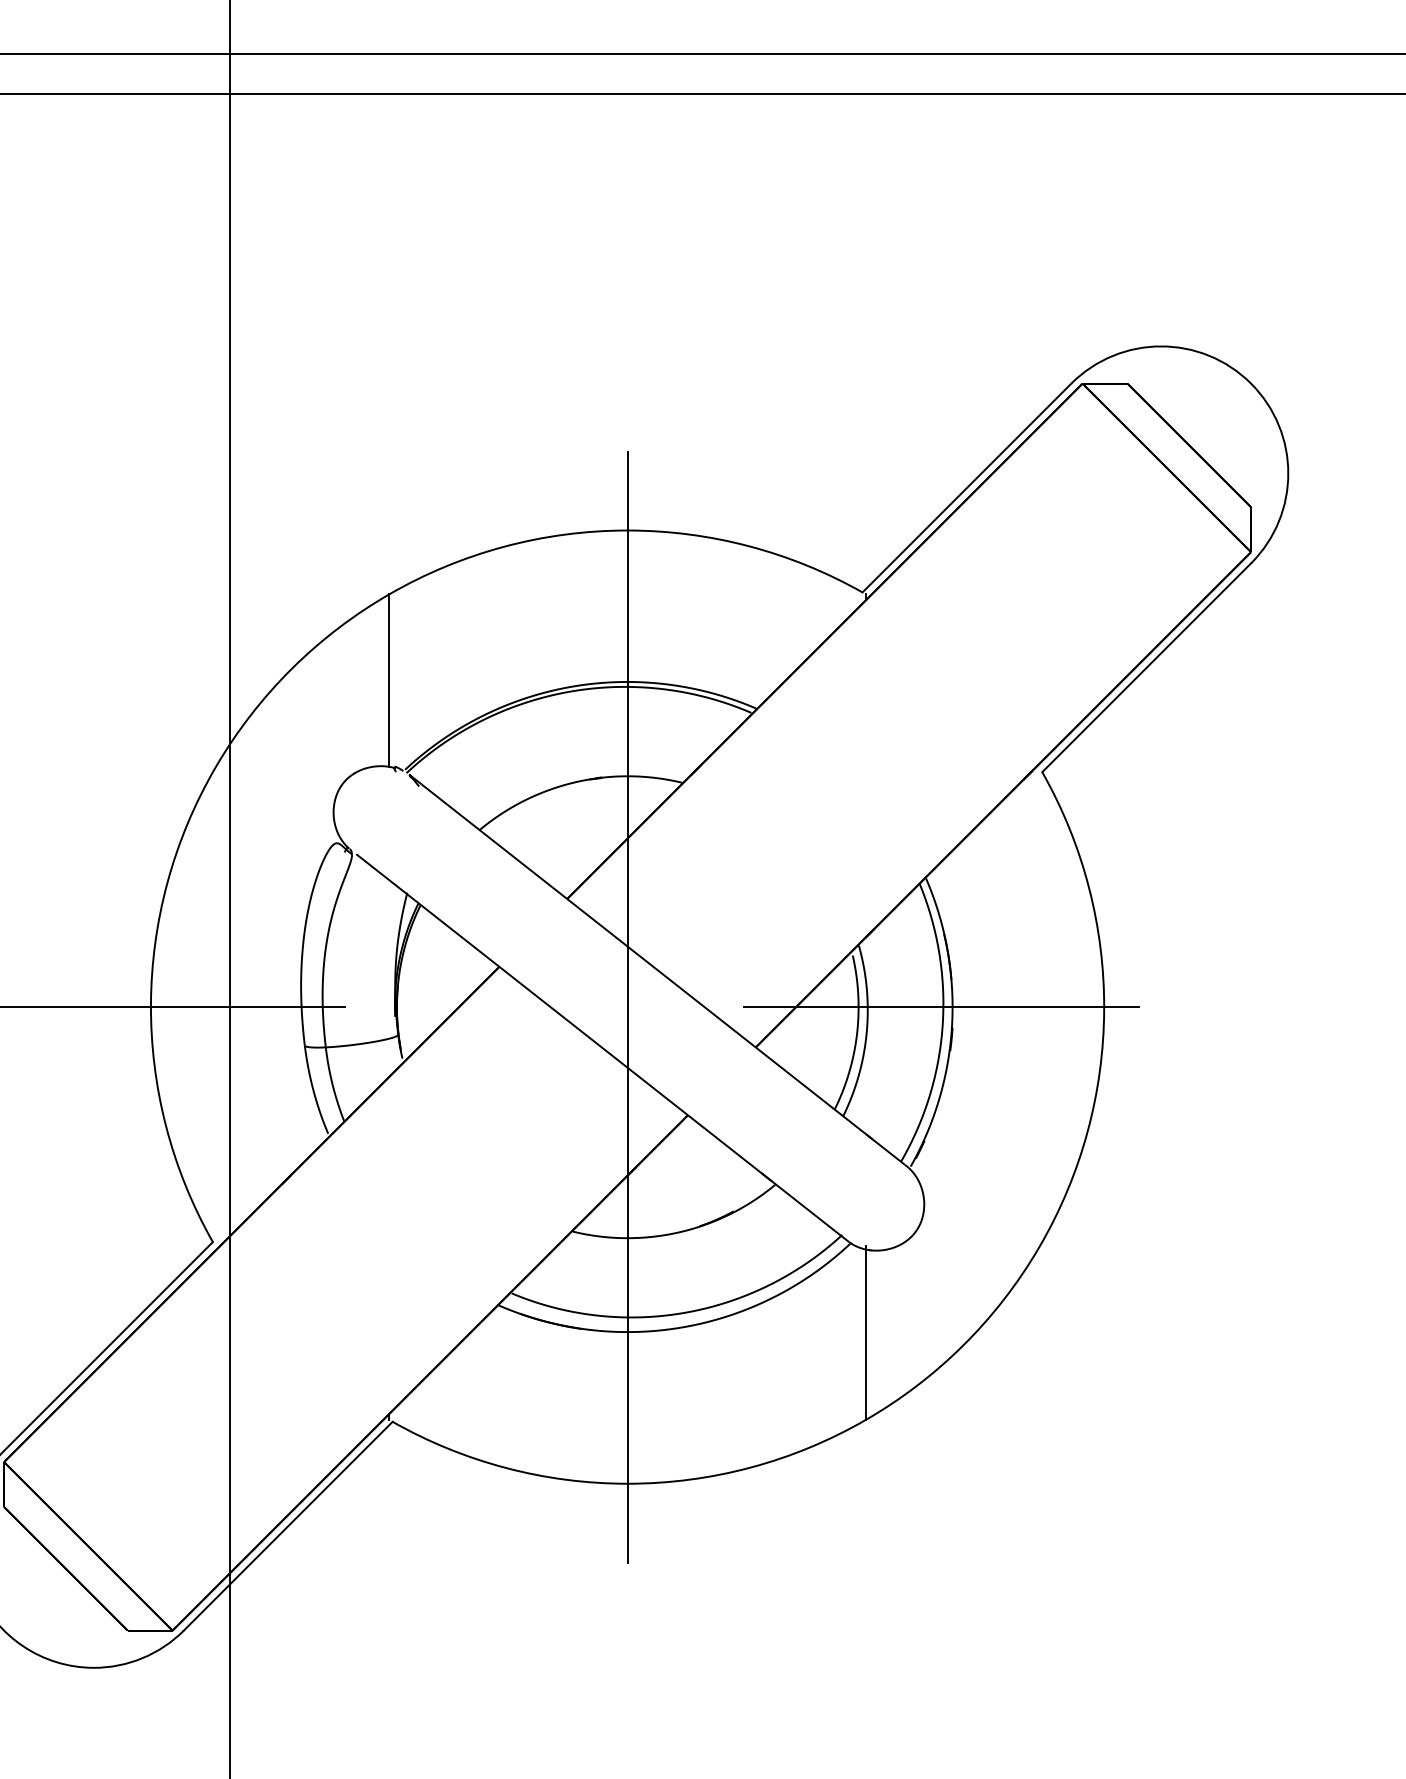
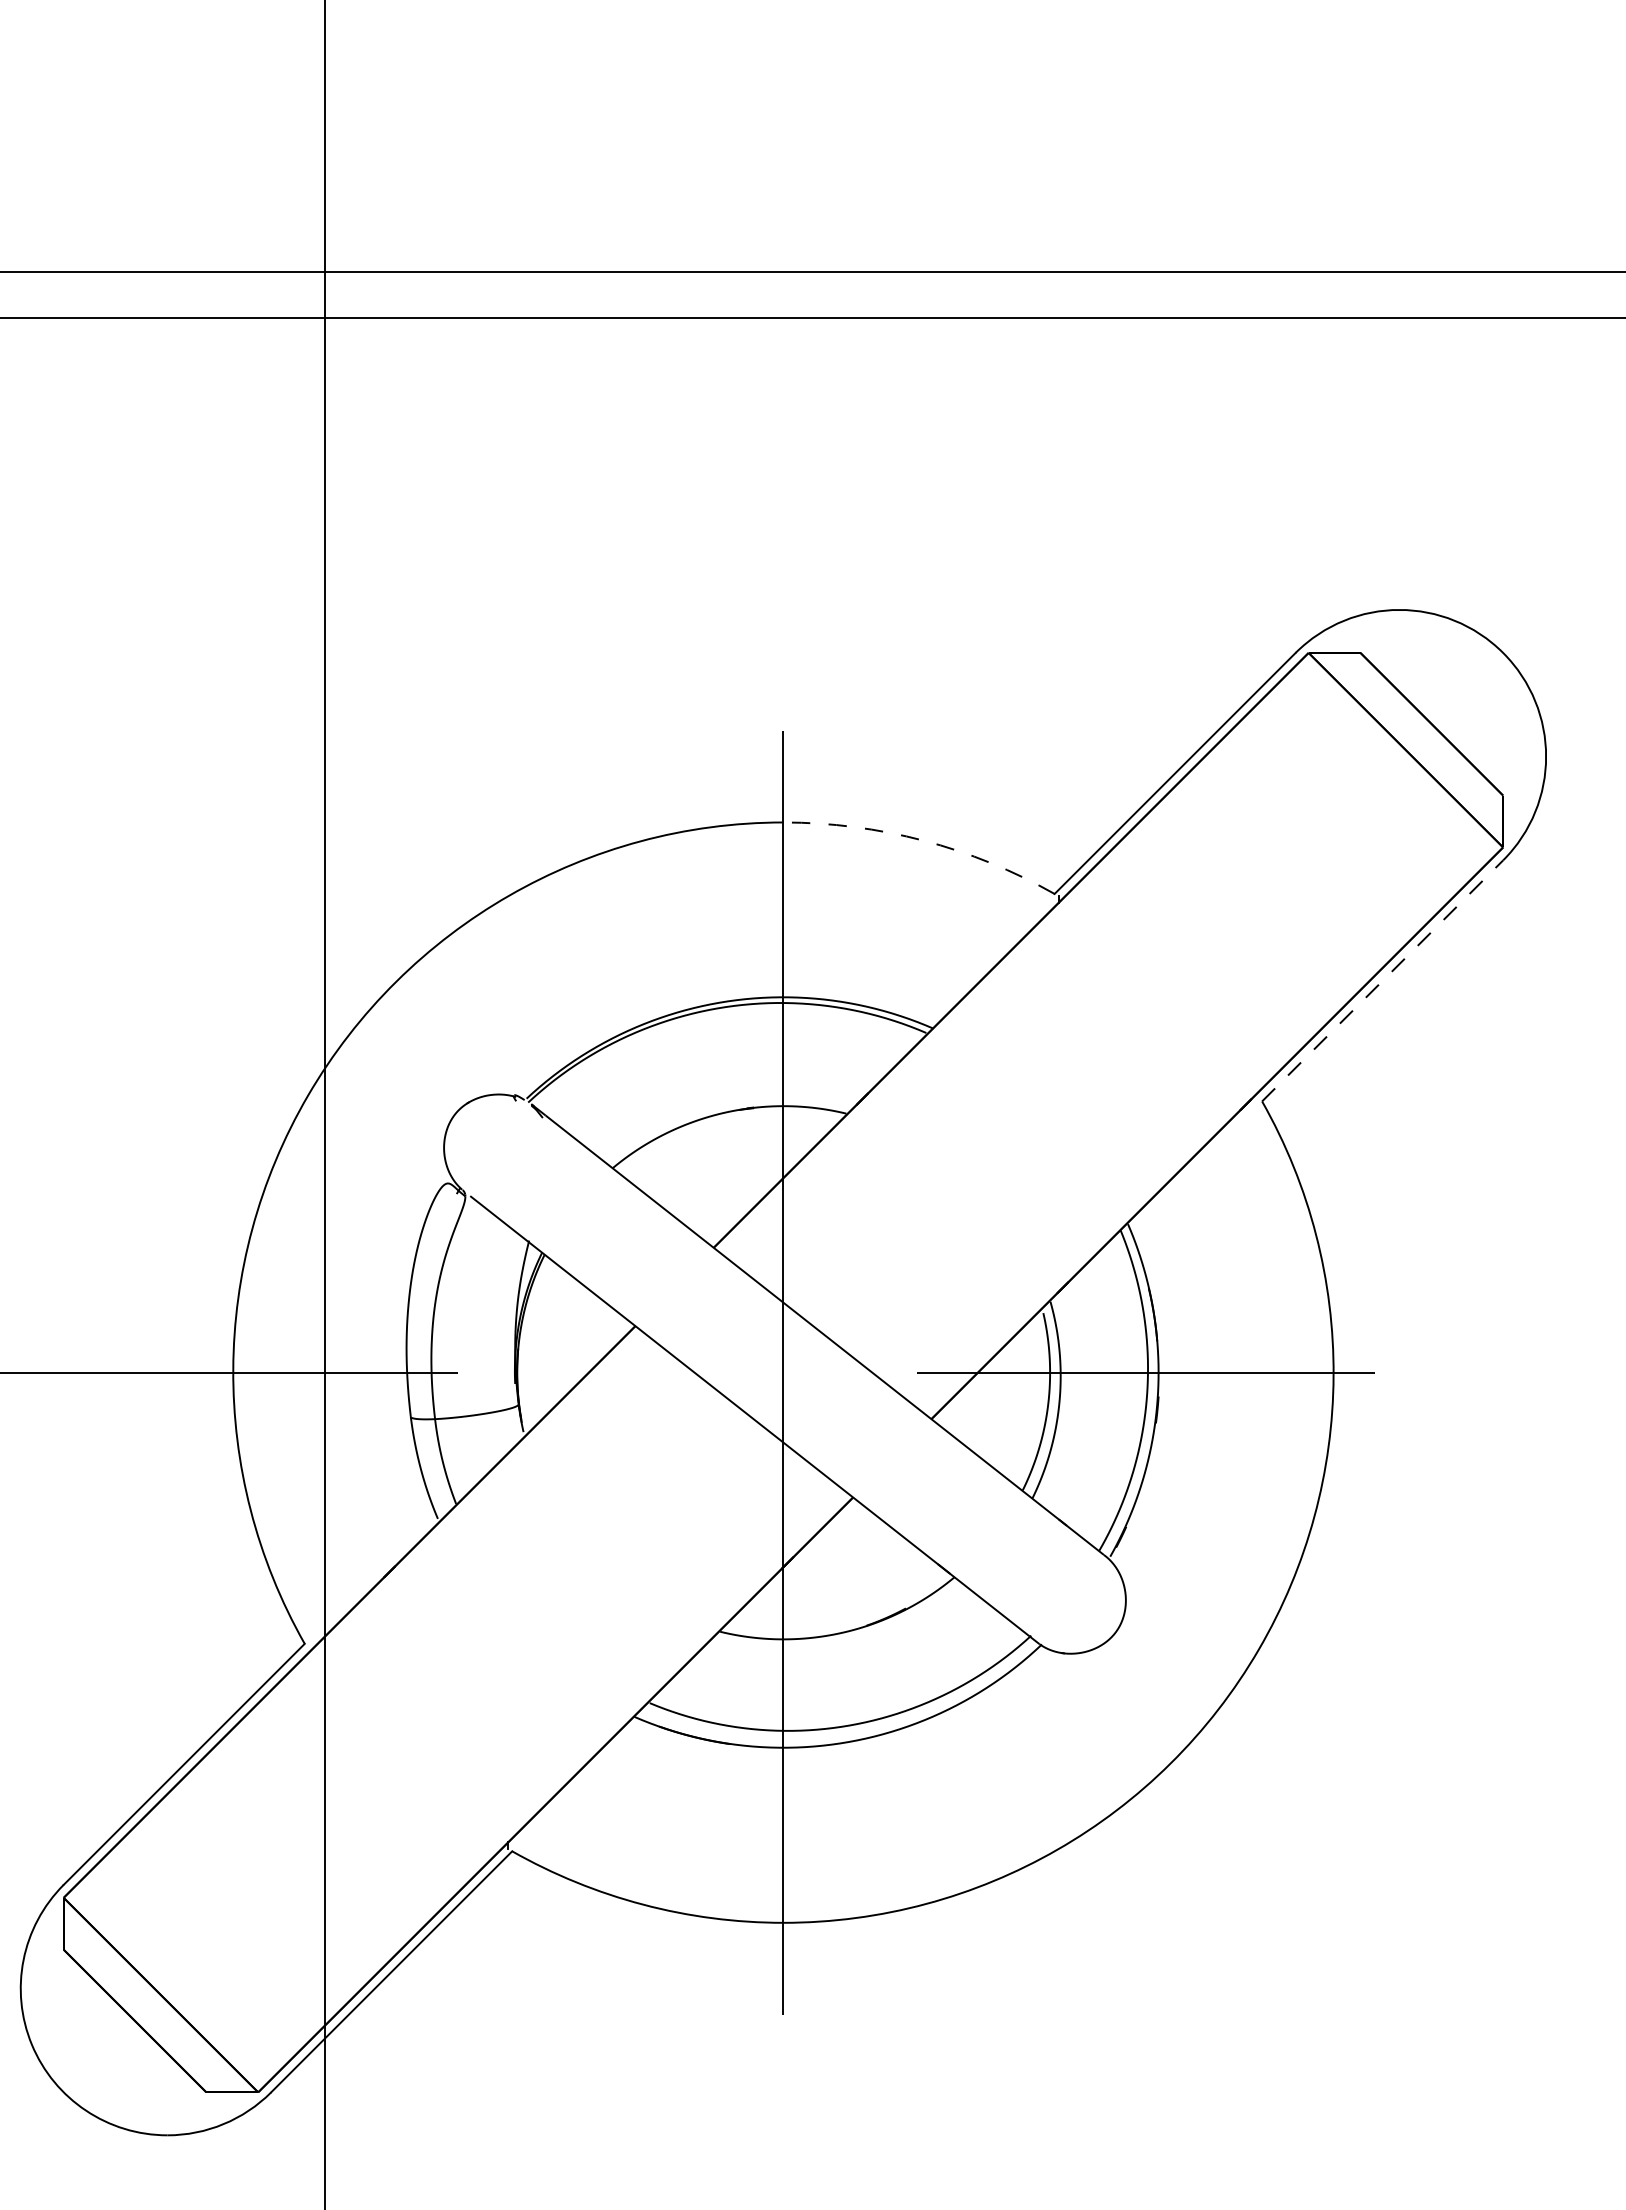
arc: (748, 546) -> (923, 840), solid -> dashed
line: (1147, 667) -> (1383, 980), solid -> dashed
line: (389, 680) -> (508, 995), removed
line: (865, 1332) -> (1058, 1748), removed

